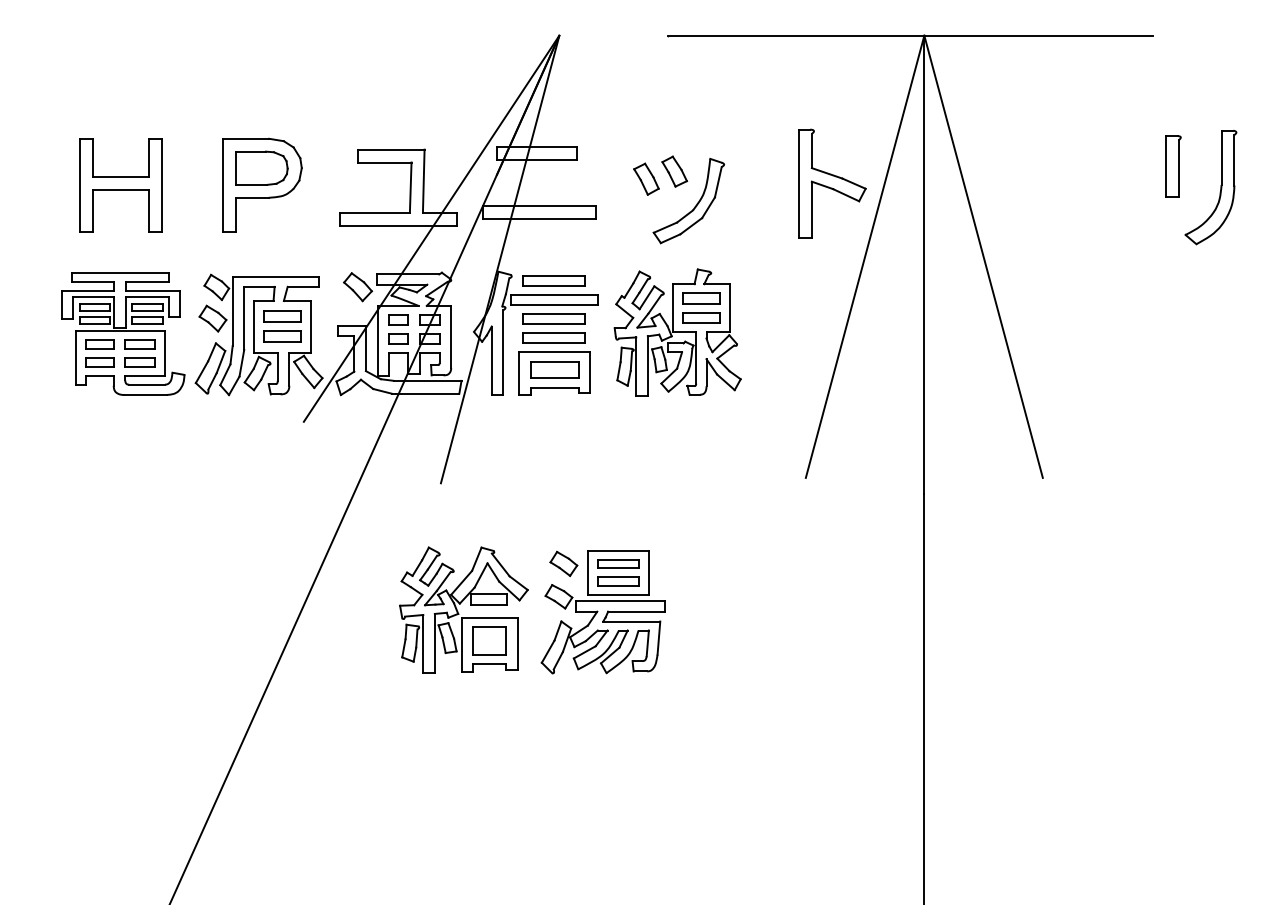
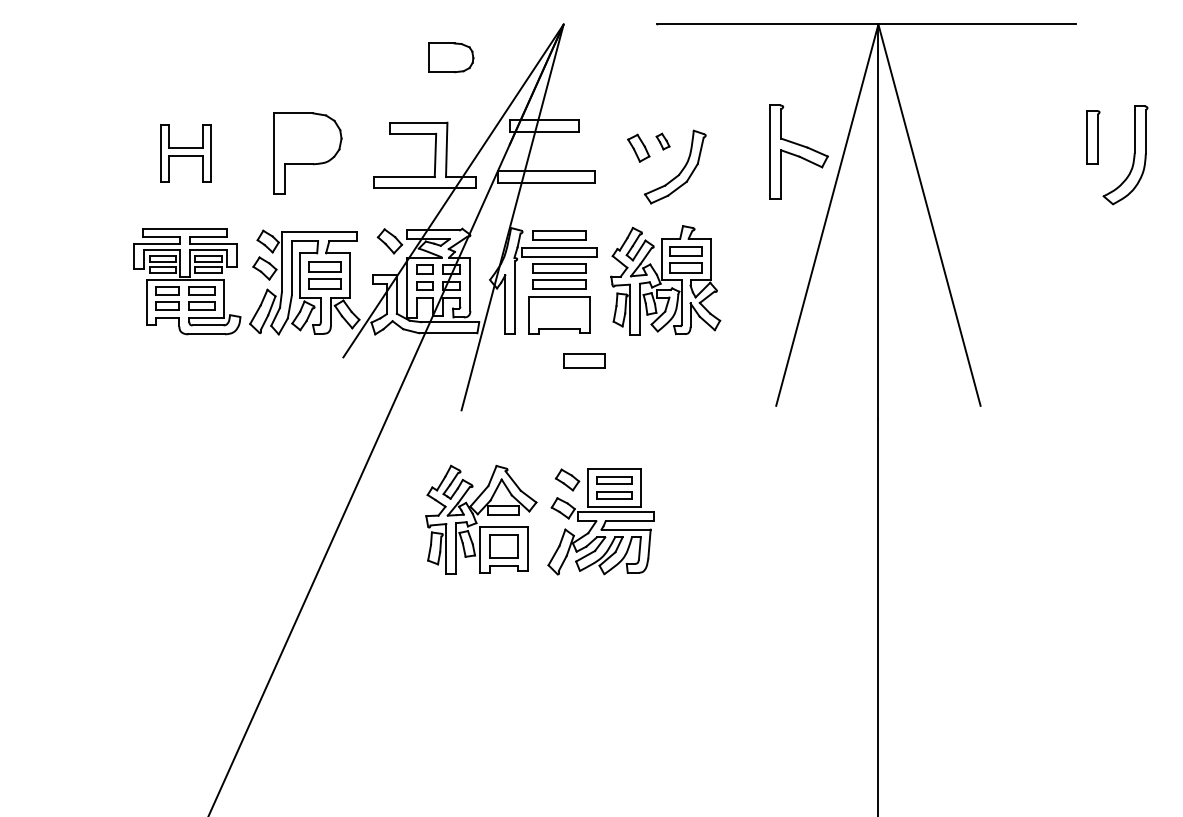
part: (262, 167) -> (451, 57), moved
part: (673, 171) -> (662, 141), size x0.6
part: (120, 185) -> (185, 153), size x0.7
part: (554, 369) -> (584, 360), moved

